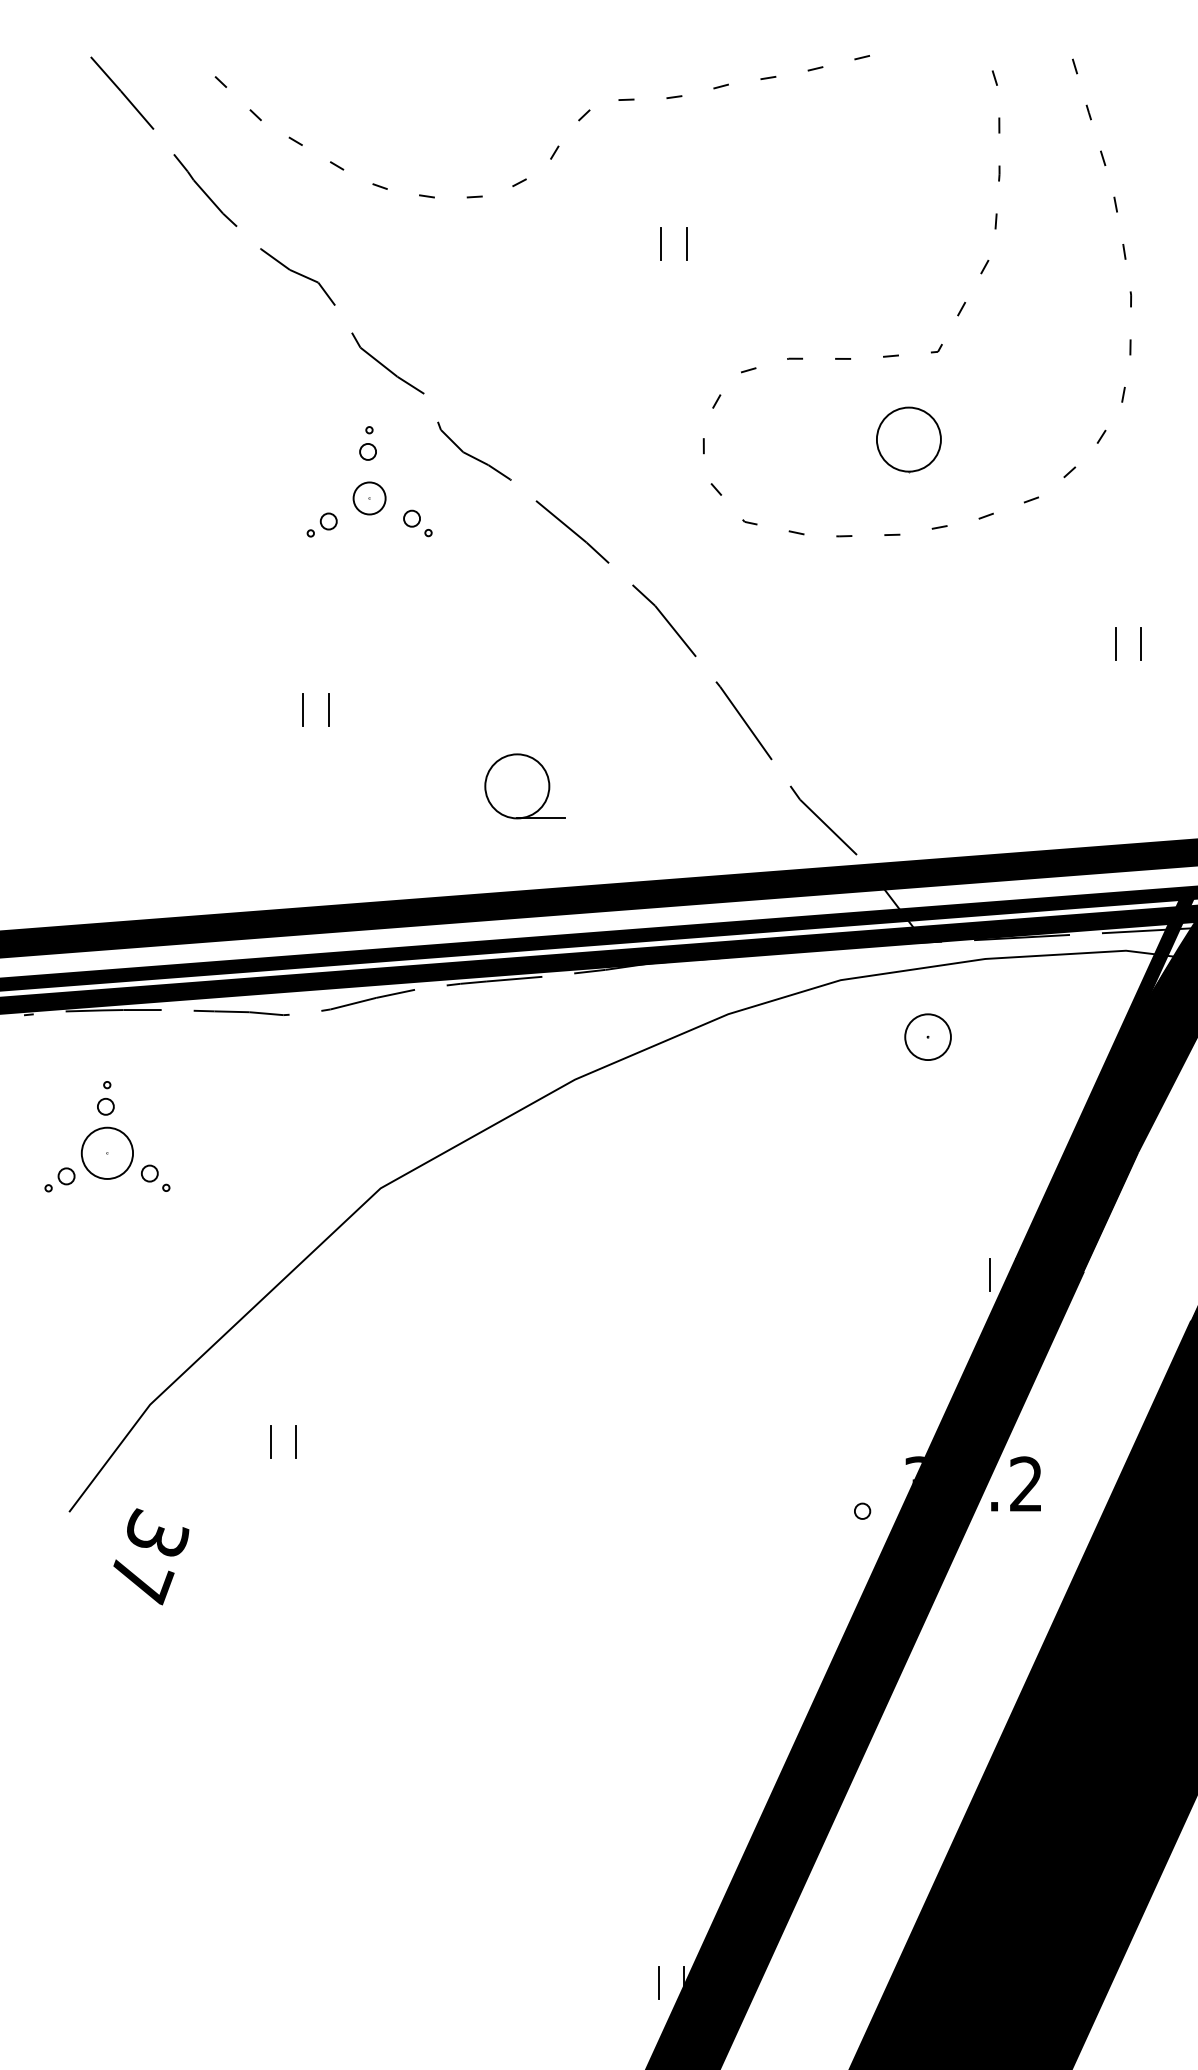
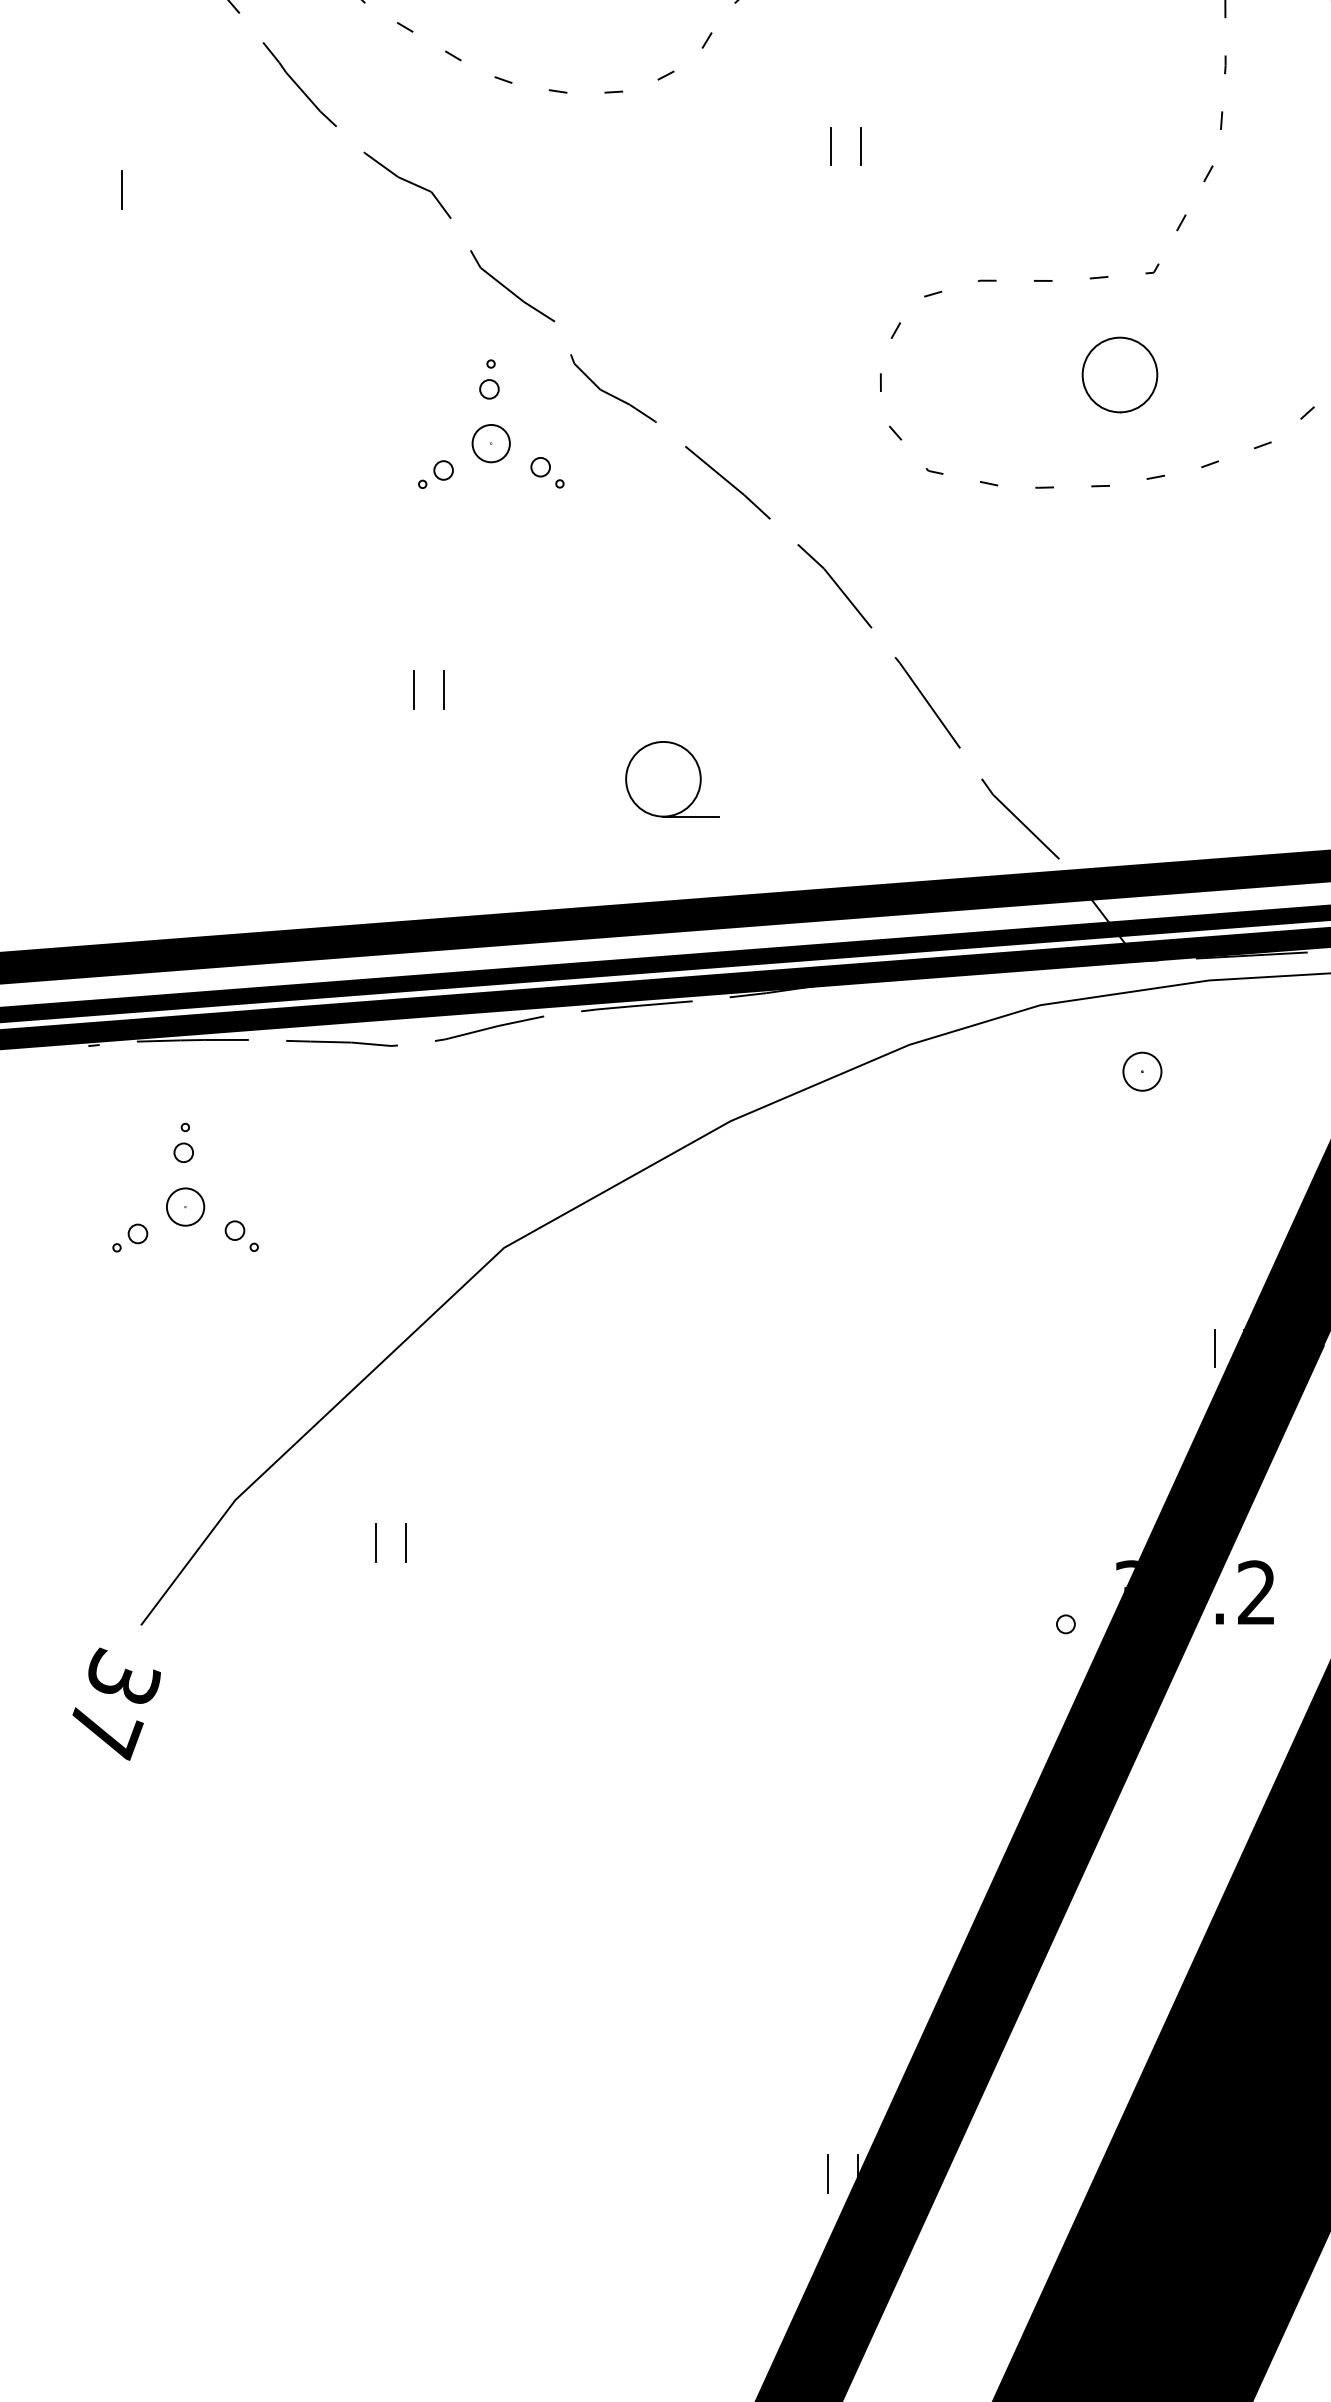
line: (52, 280) -> (121, 189), added
part: (928, 1037) -> (1142, 1072), size x0.71
circle: (107, 1153) -> (185, 1207), size x0.62
text: (151, 1556) -> (116, 1703), moved

